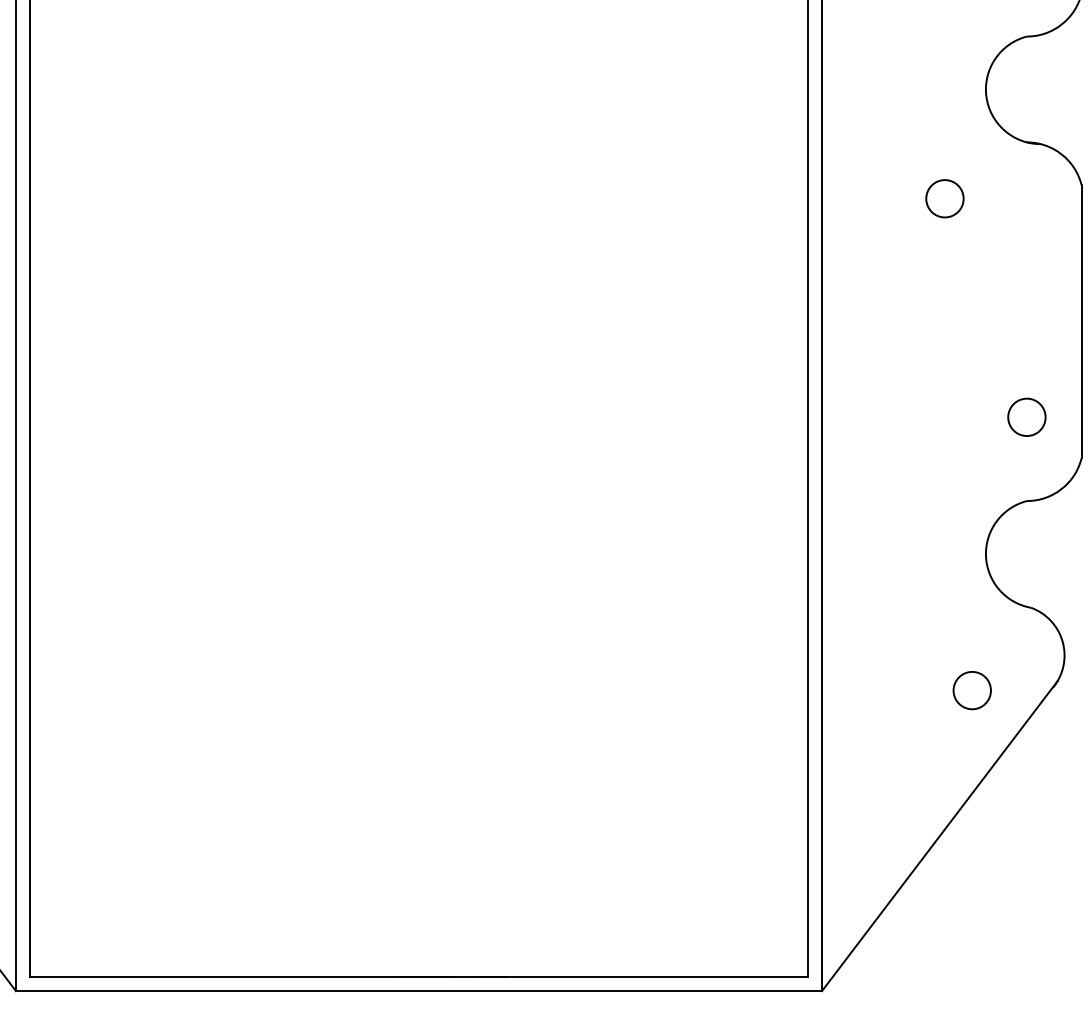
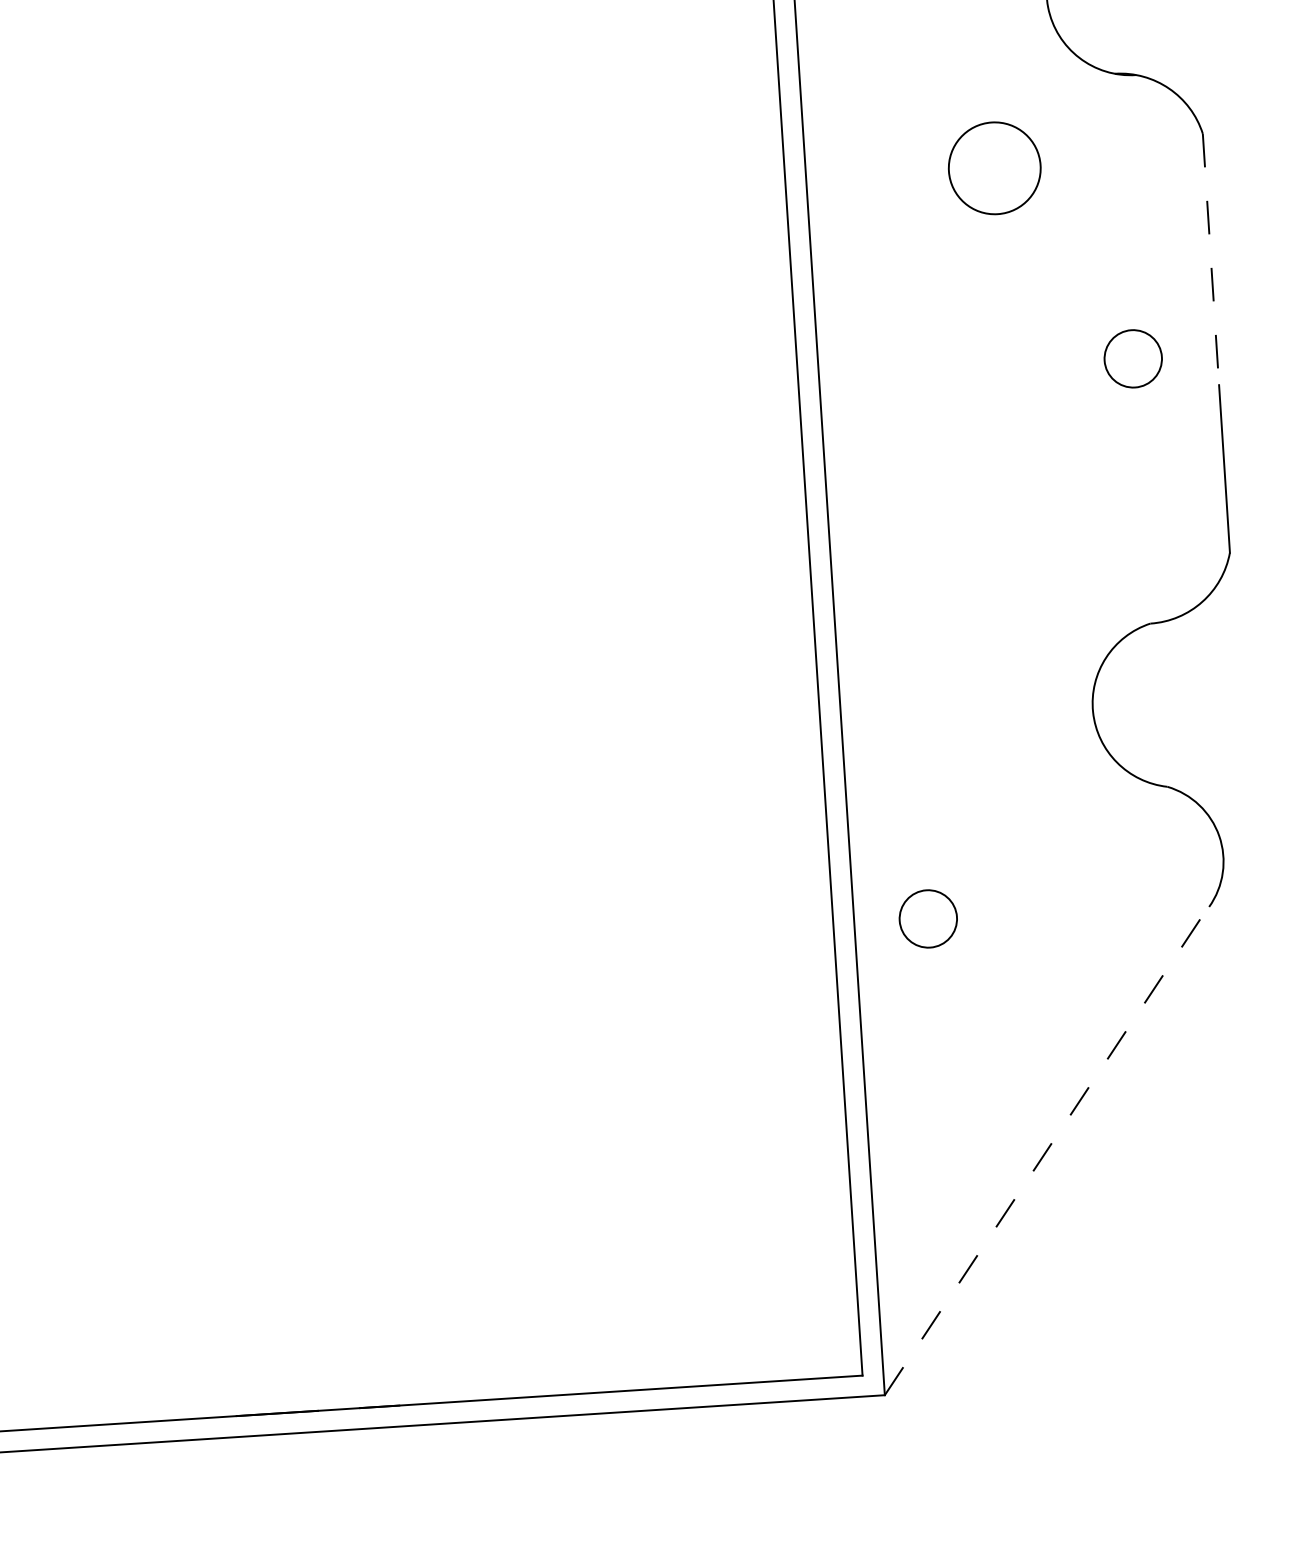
circle: (944, 198) -> (994, 167), size x1.6
line: (1081, 267) -> (1210, 260), solid -> dashed
circle: (1026, 416) -> (1132, 357), moved
circle: (971, 690) -> (927, 918), moved
line: (939, 835) -> (1049, 1144), solid -> dashed

